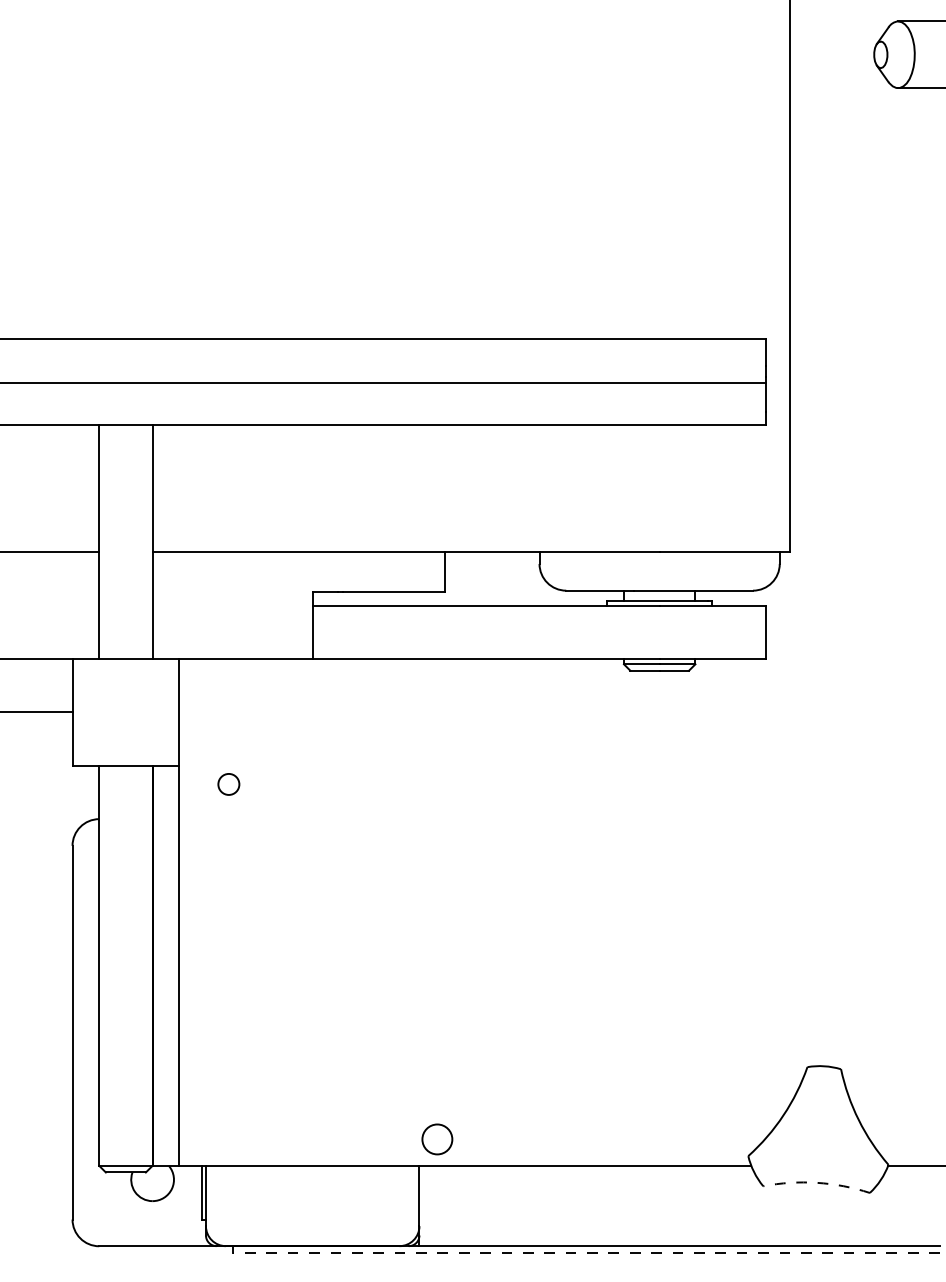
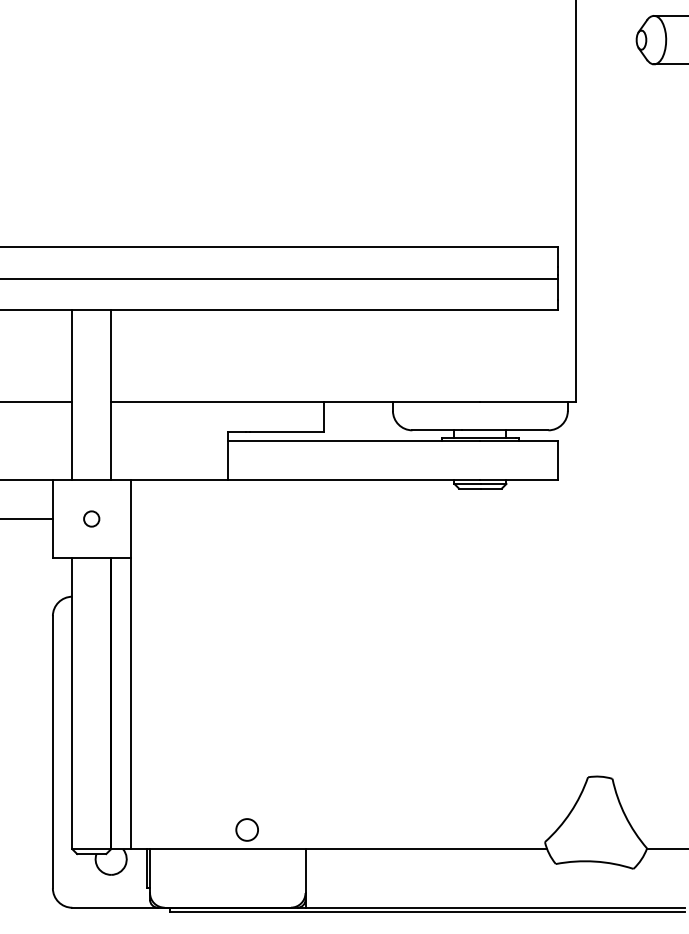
circle: (228, 784) -> (91, 519), moved
circle: (437, 1139) -> (247, 830), moved
arc: (817, 1182) -> (595, 861), dashed -> solid
line: (586, 1252) -> (427, 912), dashed -> solid

